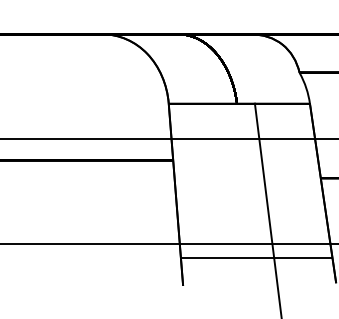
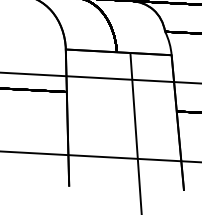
line: (256, 257) -> (125, 168), removed

